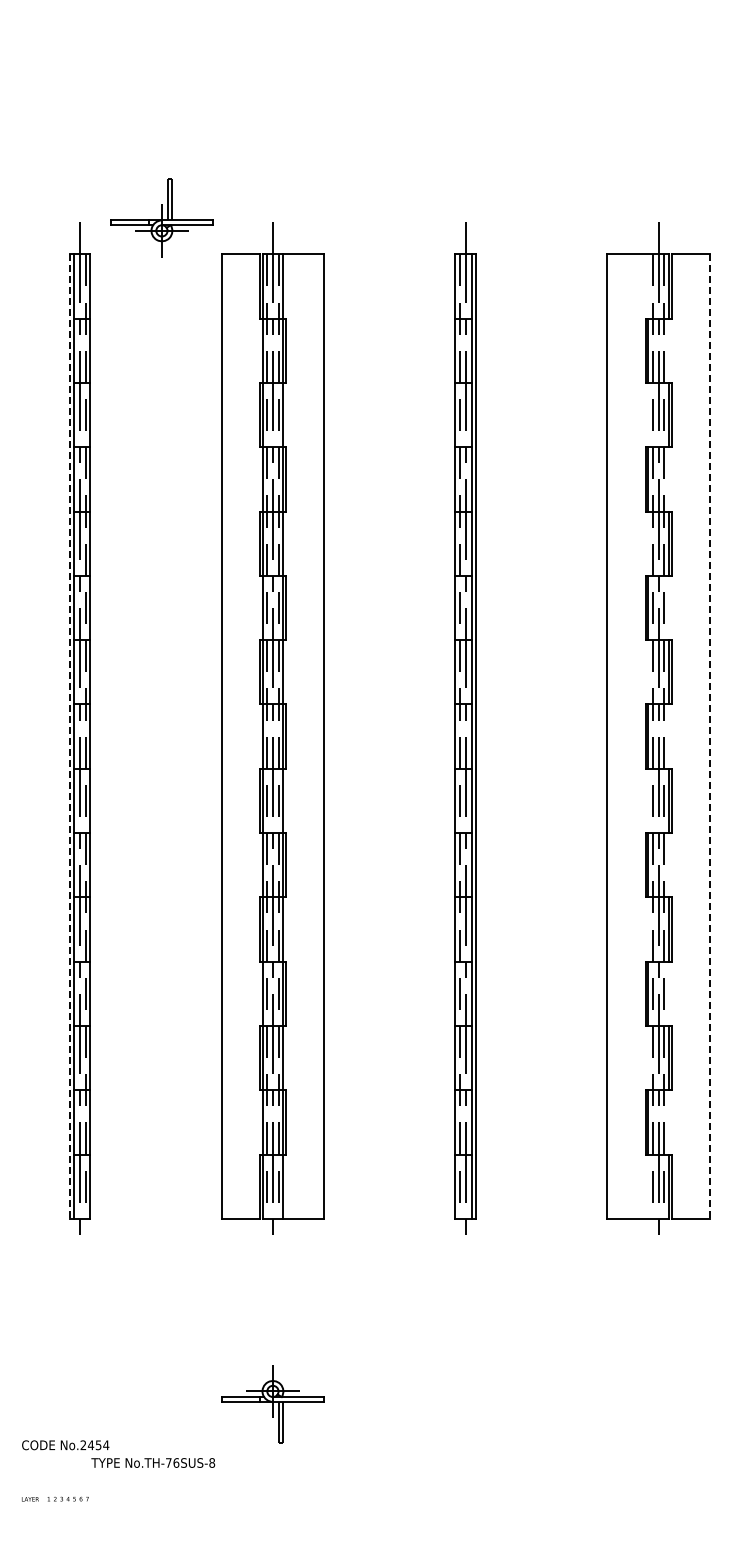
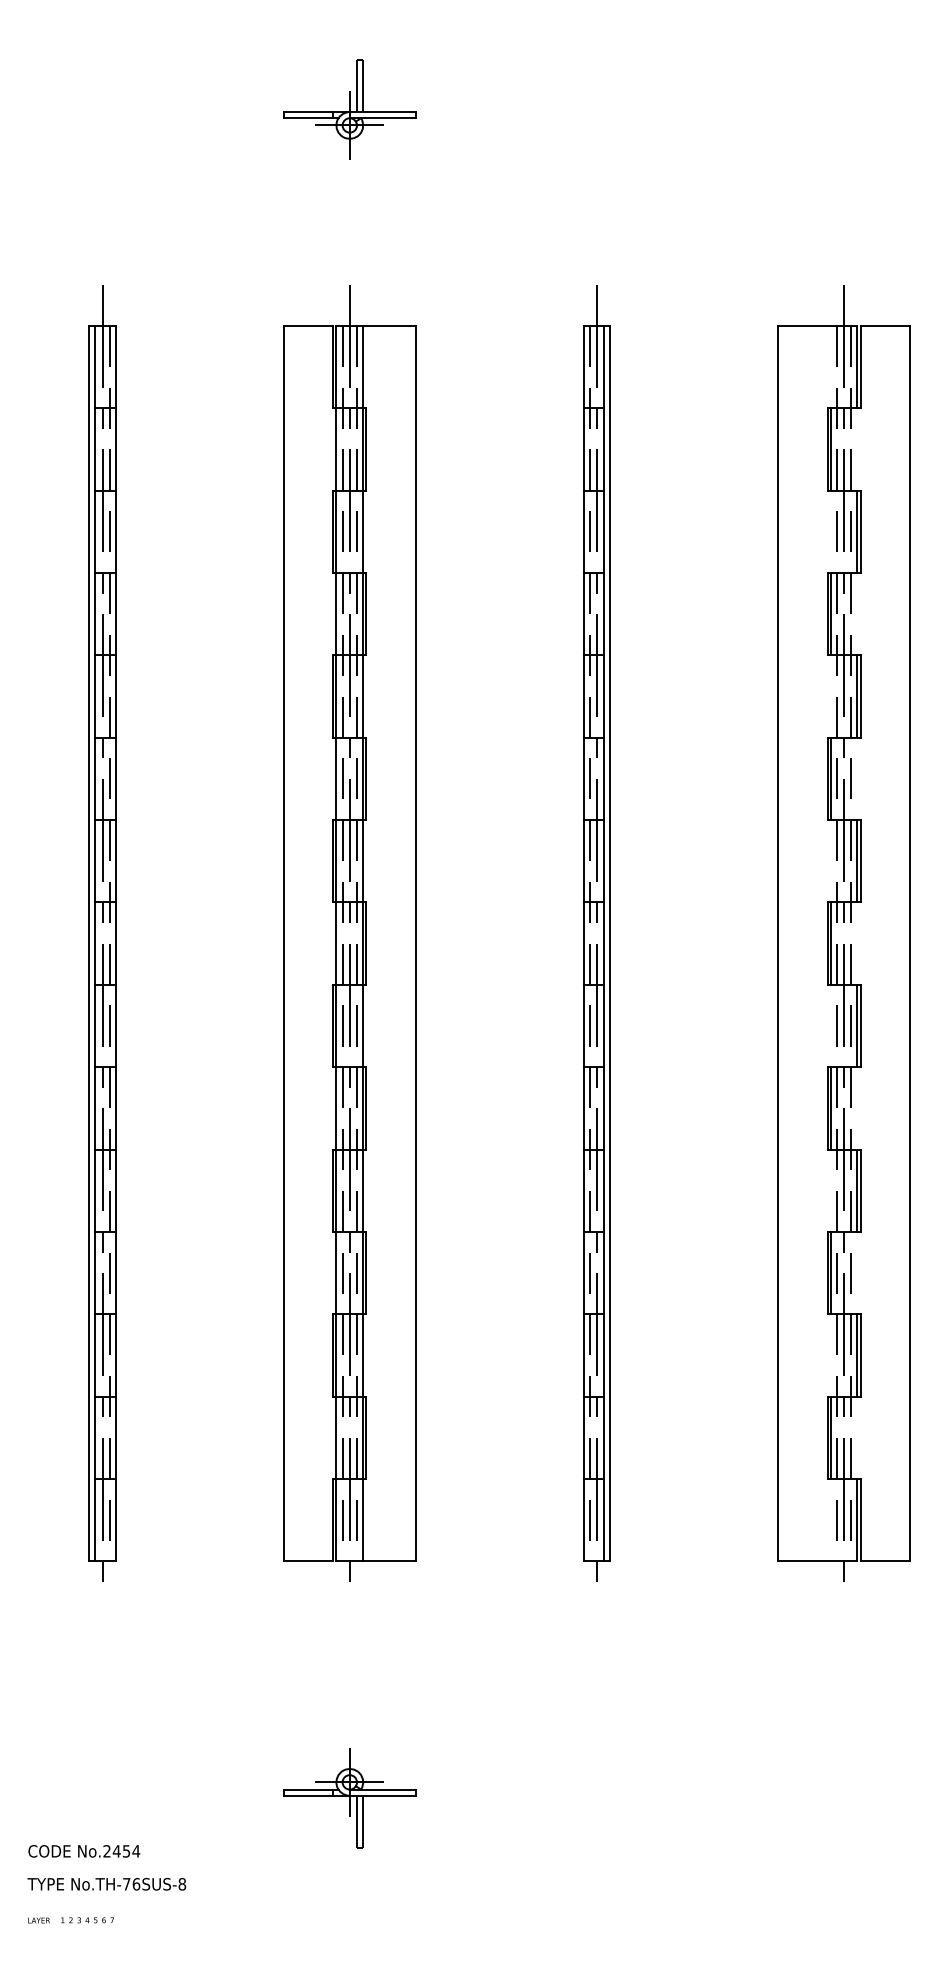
part: (161, 217) -> (349, 108), moved
line: (69, 737) -> (89, 944), dashed -> solid
line: (710, 737) -> (910, 944), dashed -> solid
text: (153, 1462) -> (107, 1883), moved

